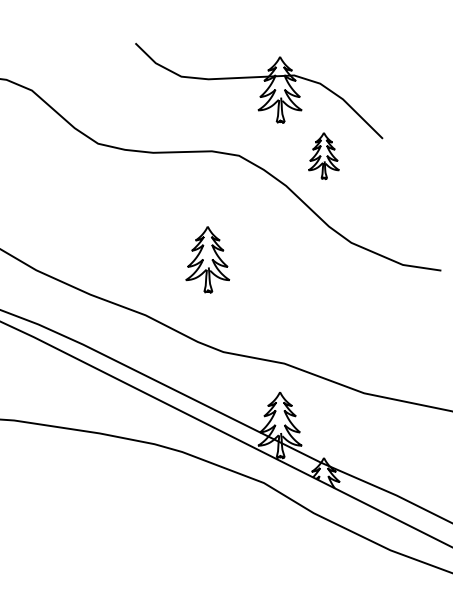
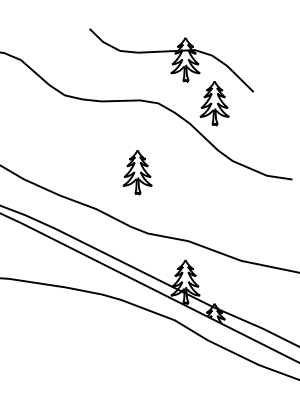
part: (323, 155) -> (214, 103), size x1.43

